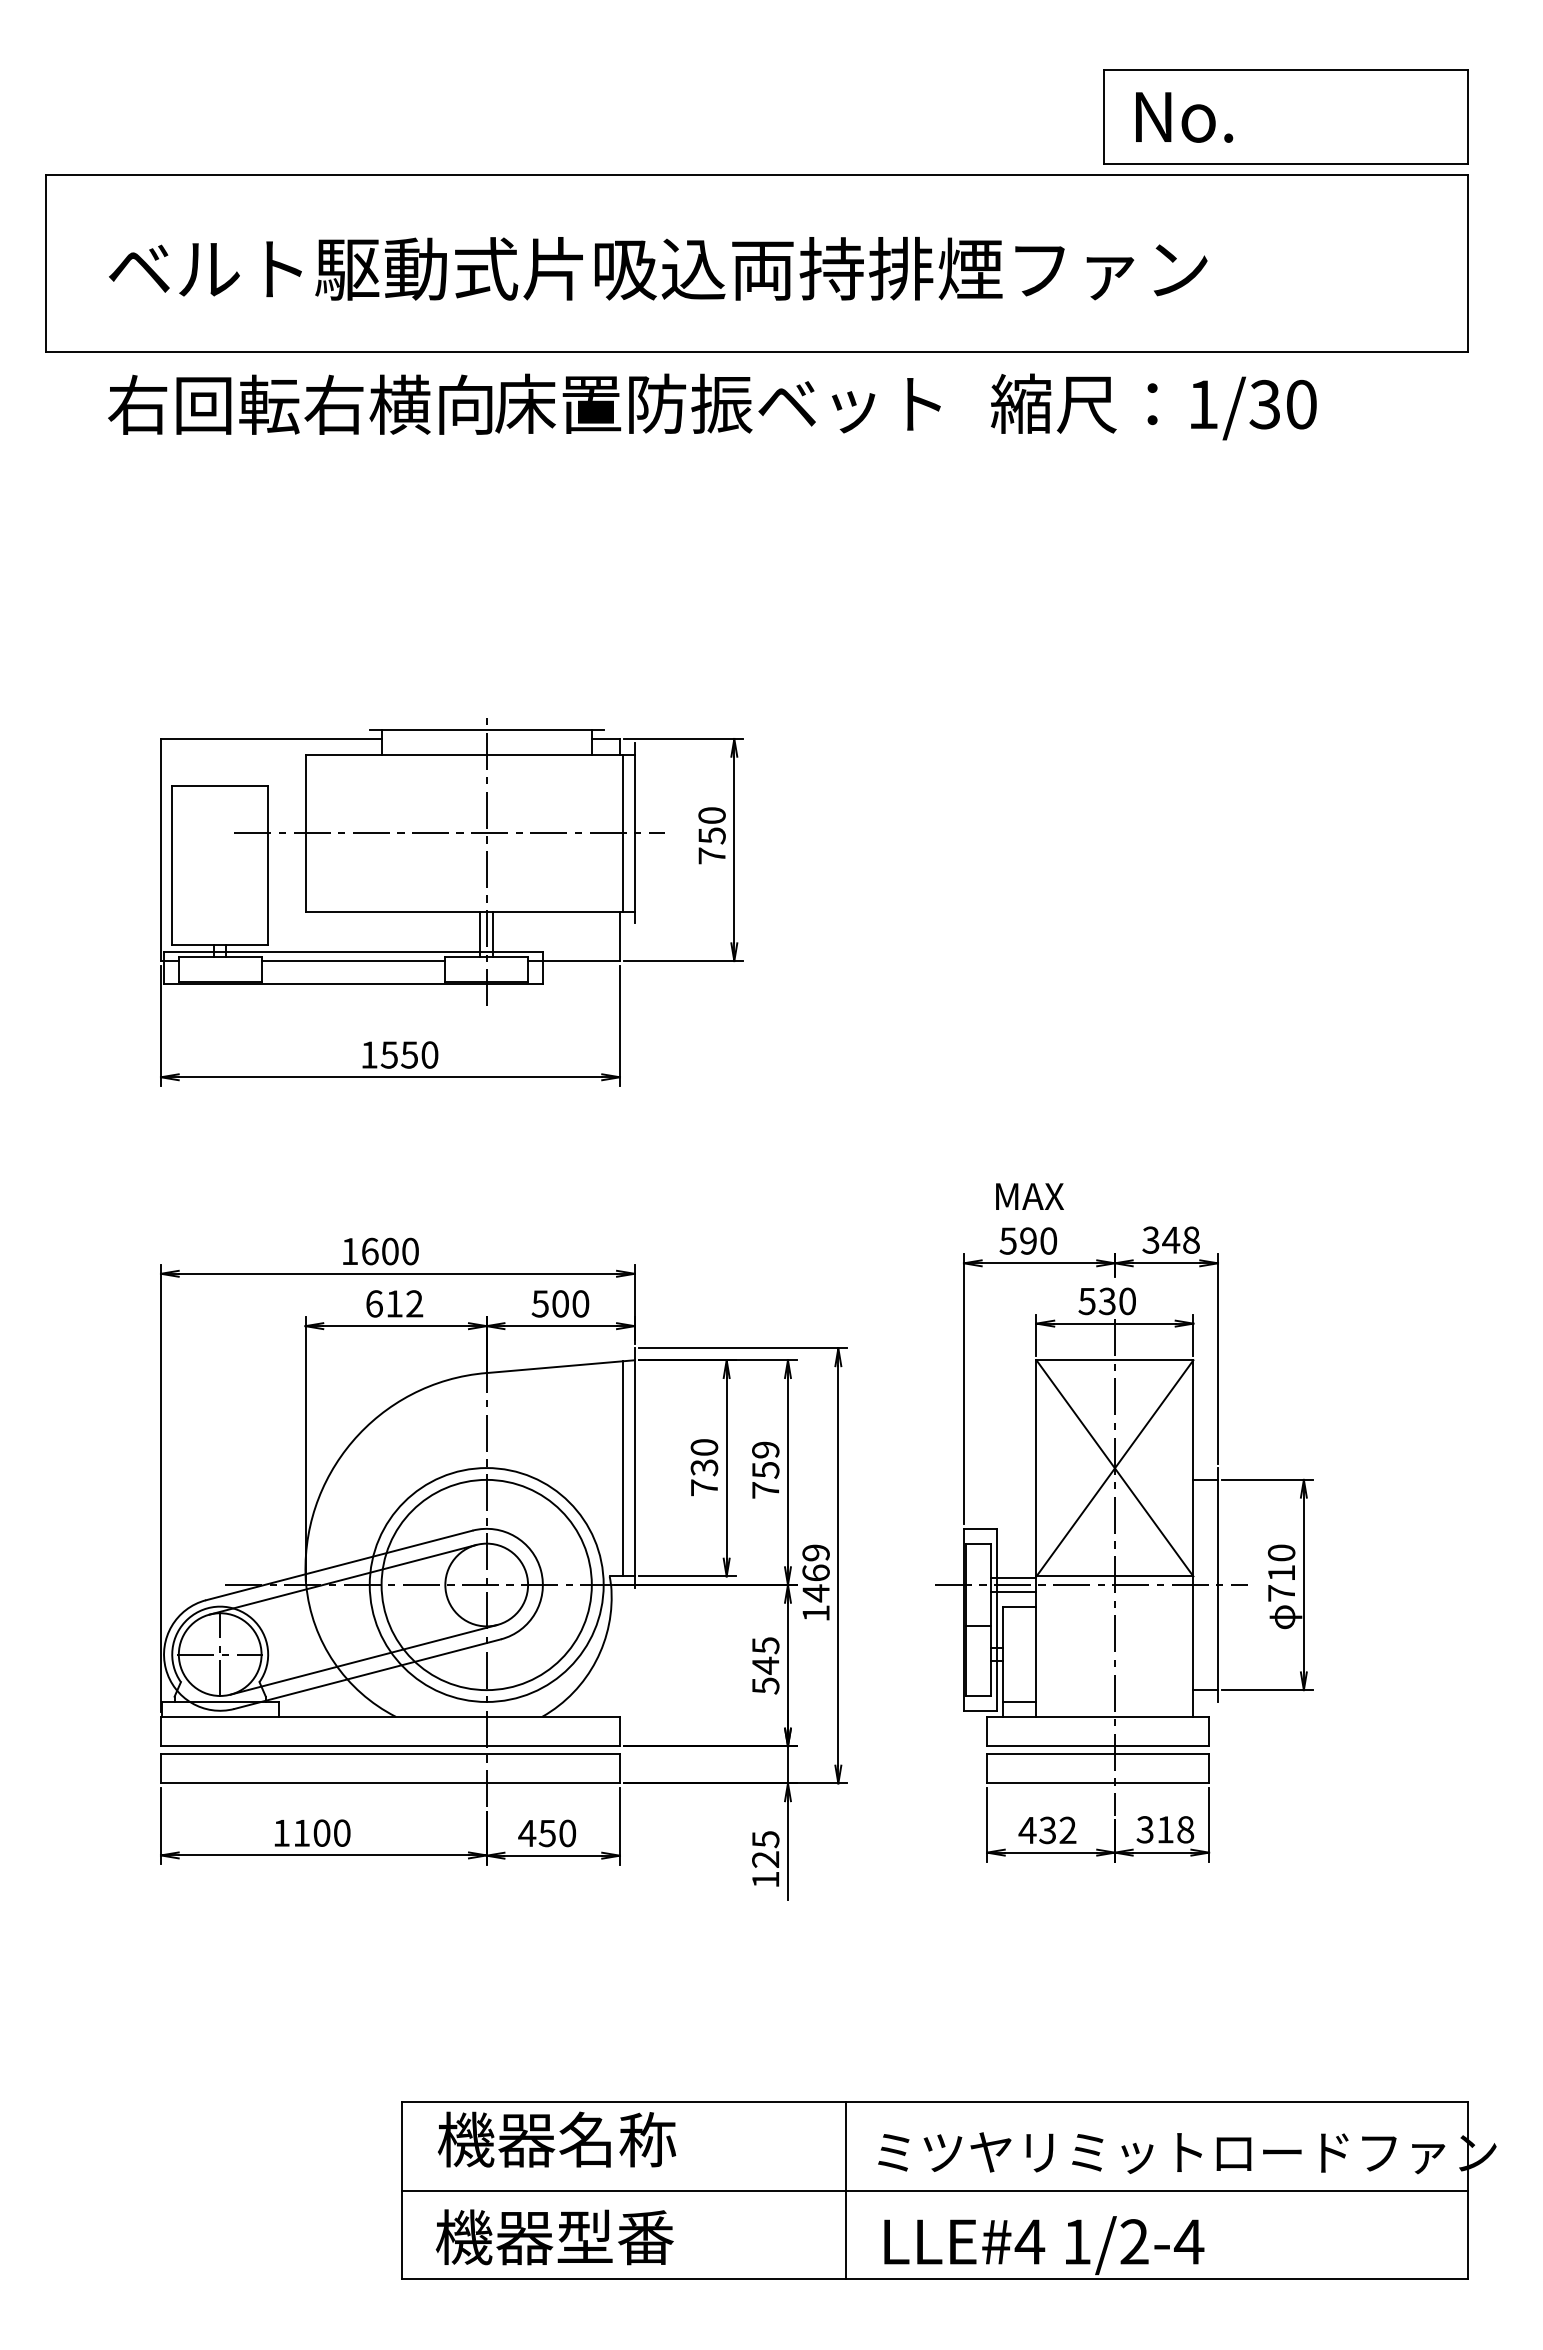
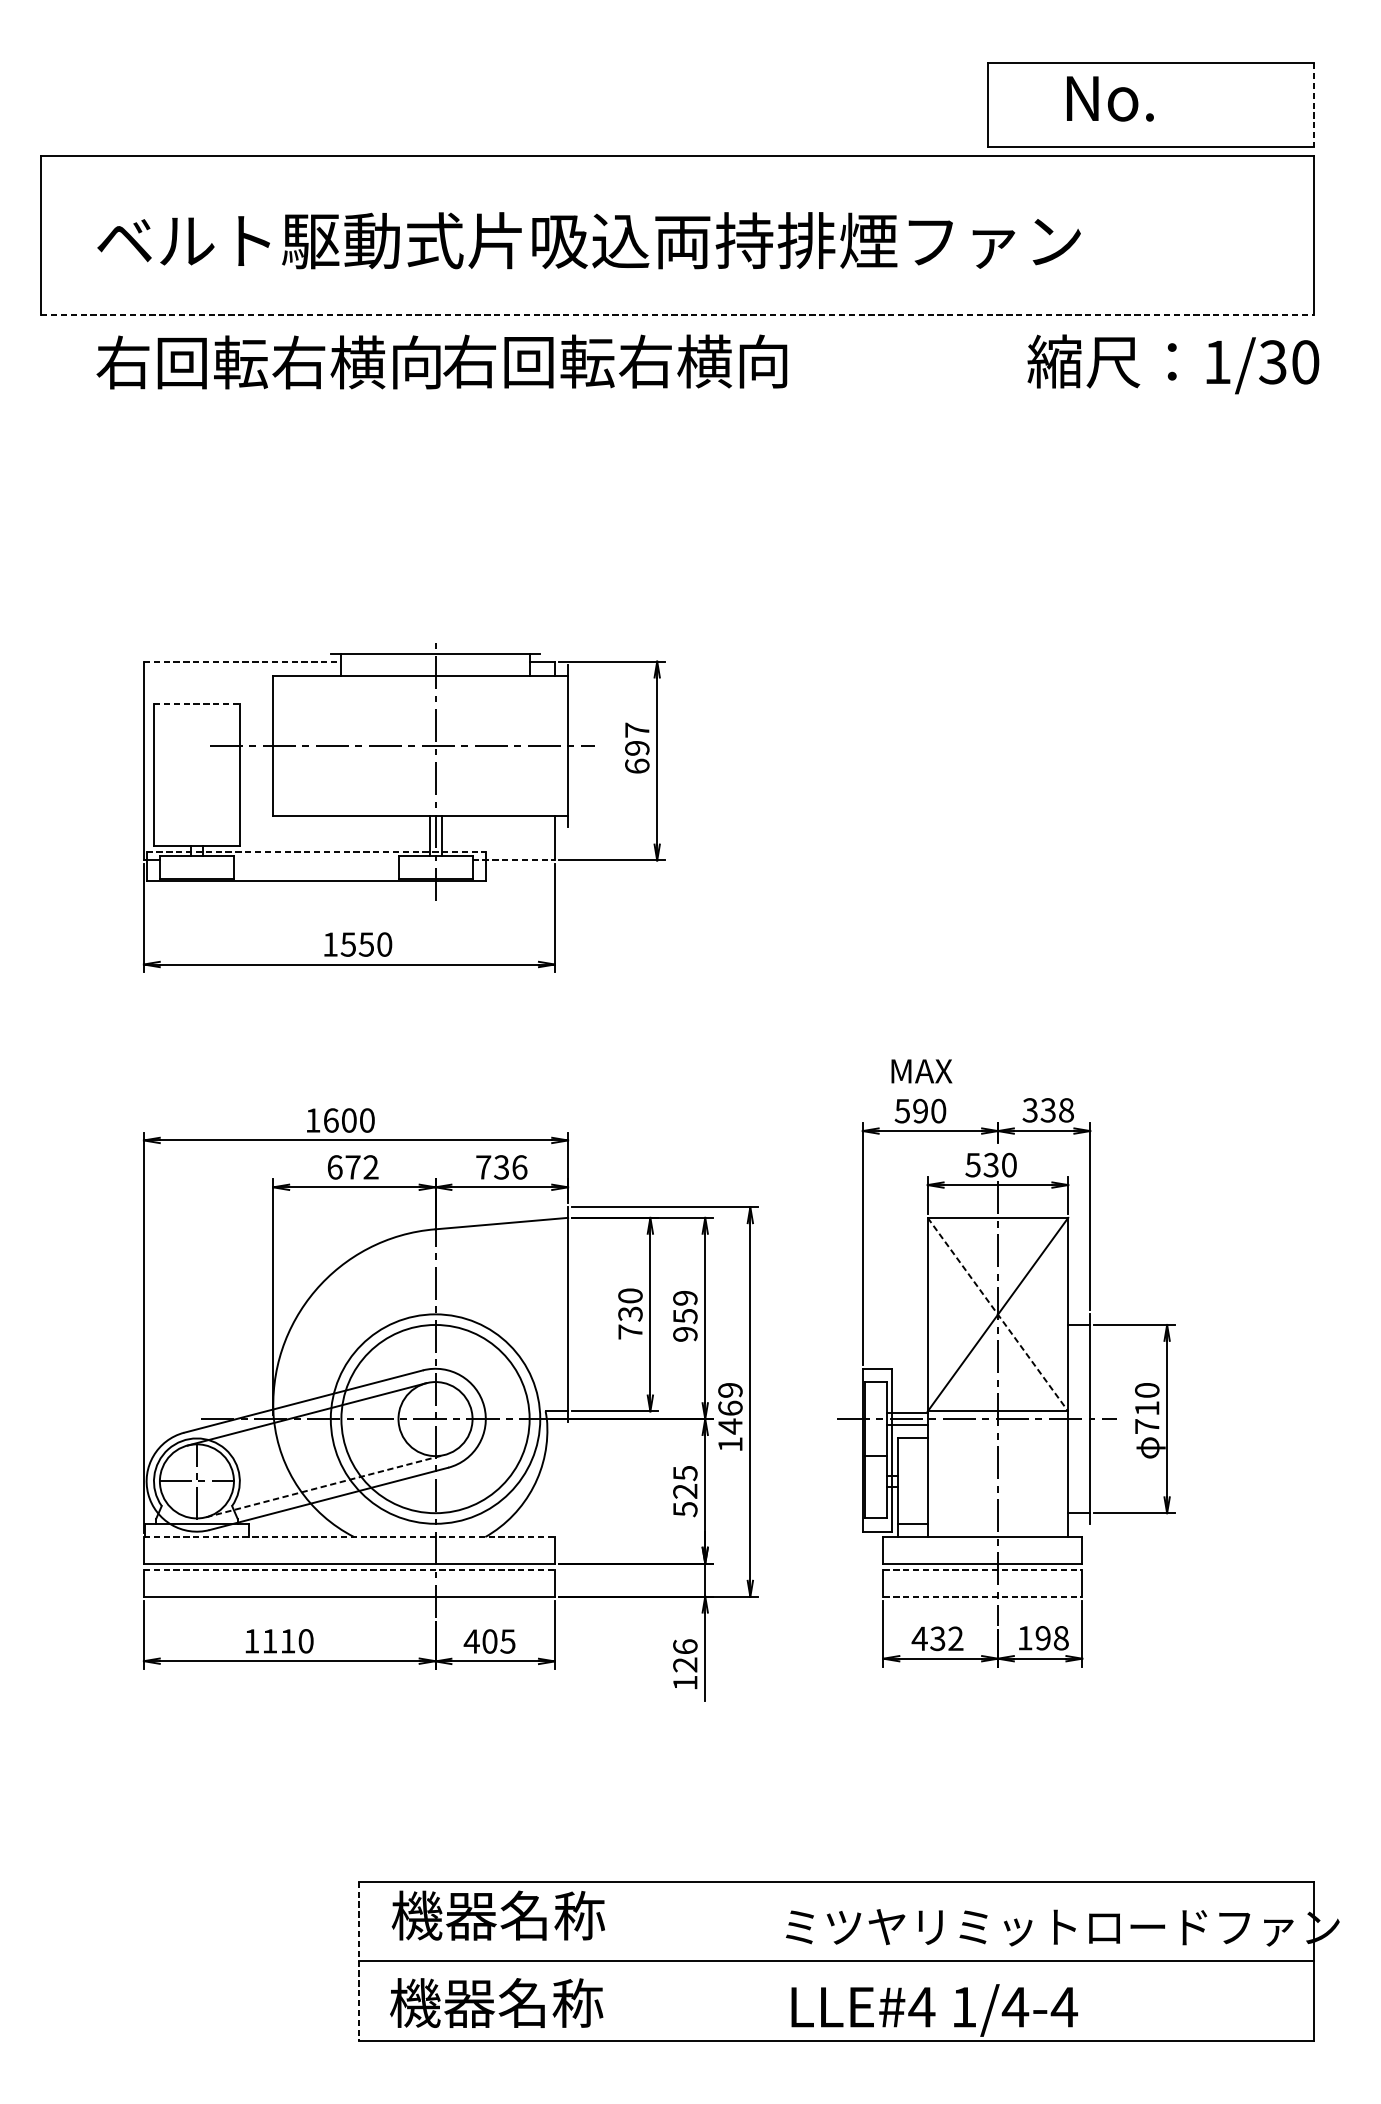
text: (1184, 117) -> (1110, 98), moved
line: (1467, 117) -> (1313, 105), solid -> dashed
line: (756, 352) -> (677, 315), solid -> dashed
text: (717, 403) -> (642, 361), 床置防振ベット -> 右回転右横向
text: (1153, 406) -> (1173, 363), moved
line: (271, 738) -> (242, 661), solid -> dashed
line: (220, 785) -> (197, 703), solid -> dashed
line: (622, 832) -> (557, 745), removed
text: (711, 835) -> (636, 748), 750 -> 697
line: (353, 951) -> (316, 851), solid -> dashed
line: (353, 961) -> (316, 860), removed
line: (574, 961) -> (514, 860), solid -> dashed
text: (1171, 1239) -> (1048, 1109), 348 -> 338
text: (394, 1303) -> (352, 1167), 612 -> 672
text: (560, 1303) -> (501, 1167), 500 -> 736
line: (622, 1468) -> (557, 1314), removed
line: (1114, 1468) -> (997, 1314), solid -> dashed
text: (765, 1490) -> (685, 1334), 759 -> 959
line: (363, 1659) -> (325, 1485), solid -> dashed
text: (765, 1665) -> (685, 1491), 545 -> 525
line: (390, 1716) -> (349, 1536), solid -> dashed
line: (390, 1753) -> (349, 1569), solid -> dashed
line: (1098, 1753) -> (983, 1569), solid -> dashed
line: (1098, 1783) -> (983, 1596), solid -> dashed
text: (1154, 1829) -> (1033, 1637), 318 -> 198
text: (321, 1832) -> (287, 1640), 1100 -> 1110
text: (557, 1833) -> (498, 1641), 450 -> 405
text: (765, 1839) -> (685, 1646), 125 -> 126
line: (401, 2190) -> (359, 1961), solid -> dashed
line: (845, 2190) -> (756, 1961), removed
text: (615, 2237) -> (550, 2003), 機器型番 -> 機器名称
text: (1134, 2241) -> (1015, 2006), 1/2-4 -> 1/4-4

